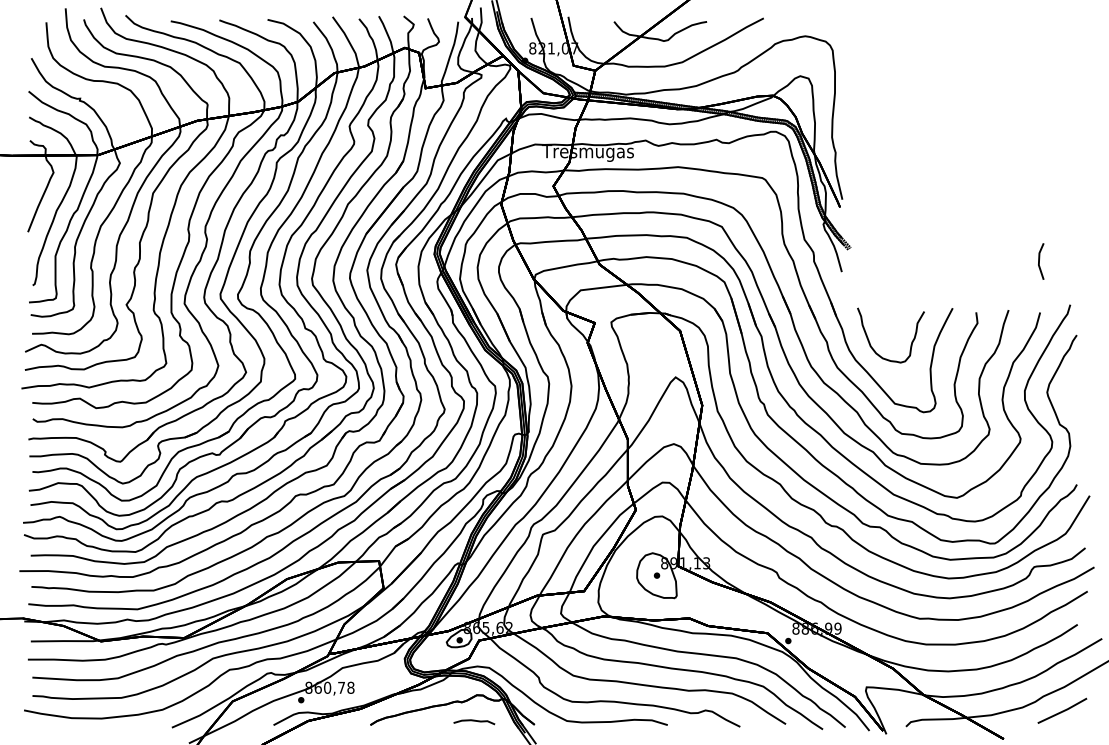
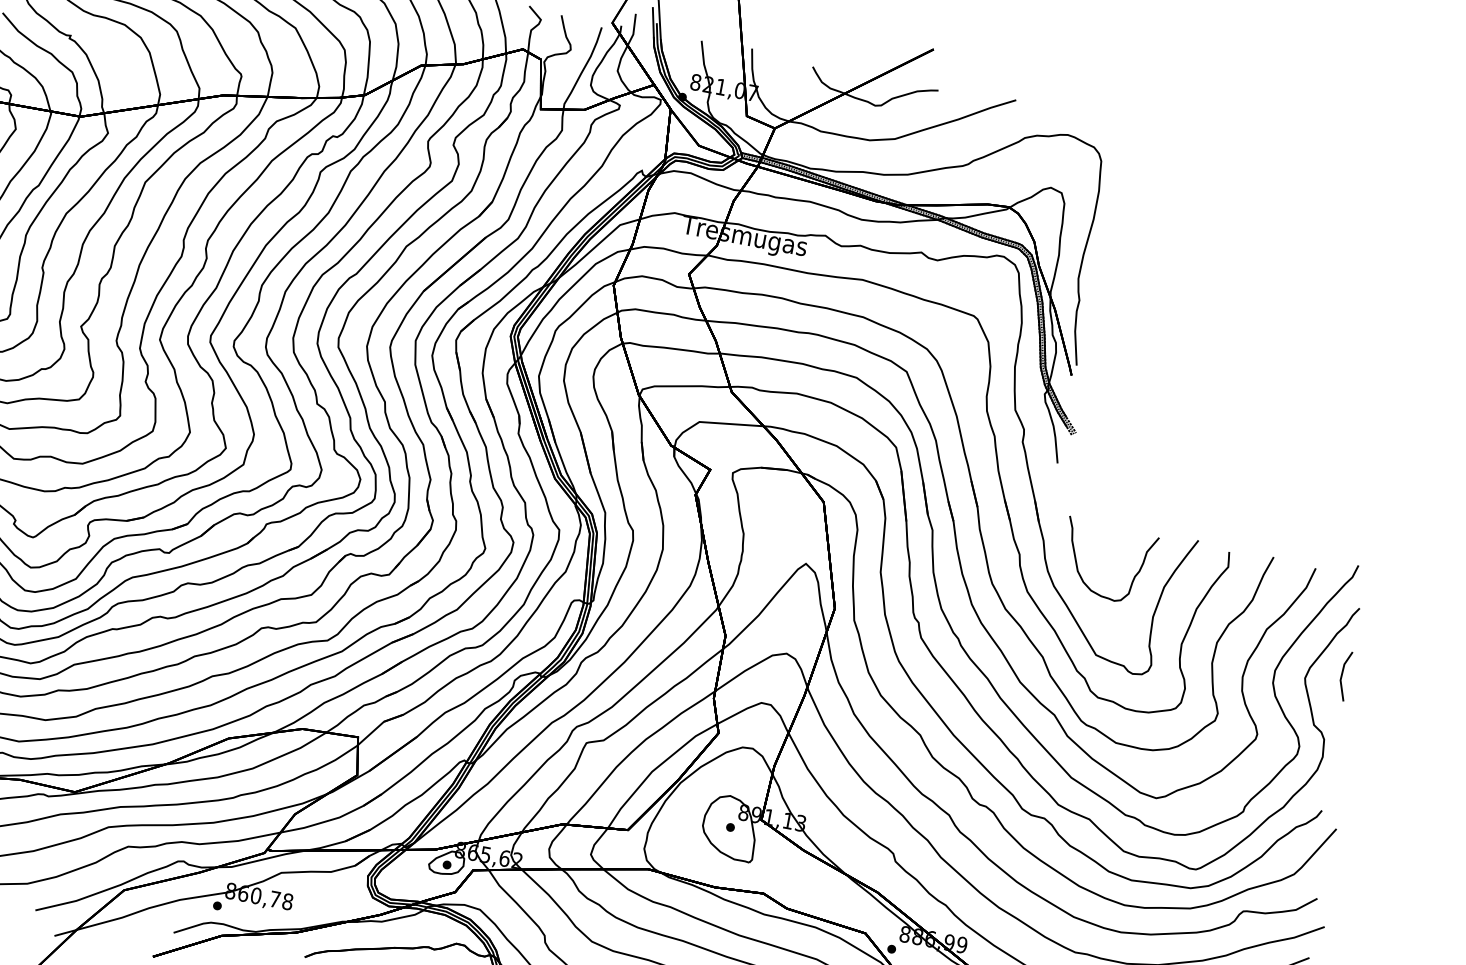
line: (1039, 261) -> (1342, 675), moved

